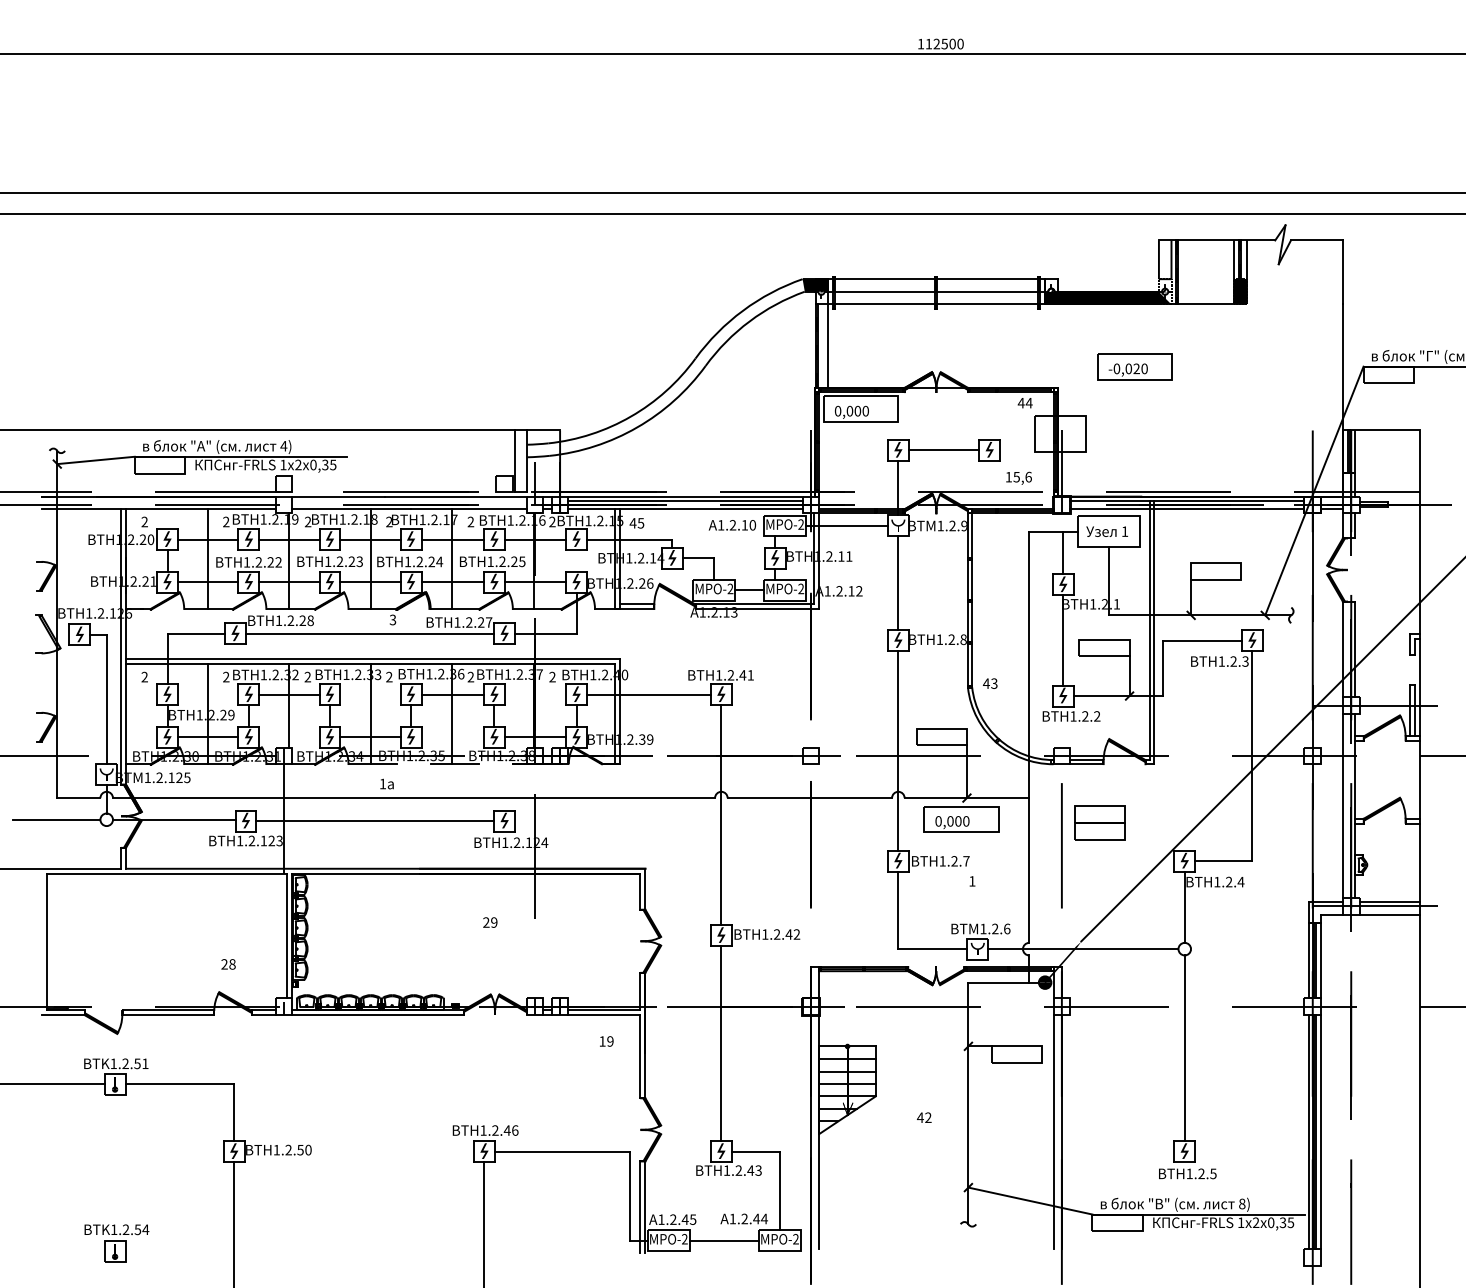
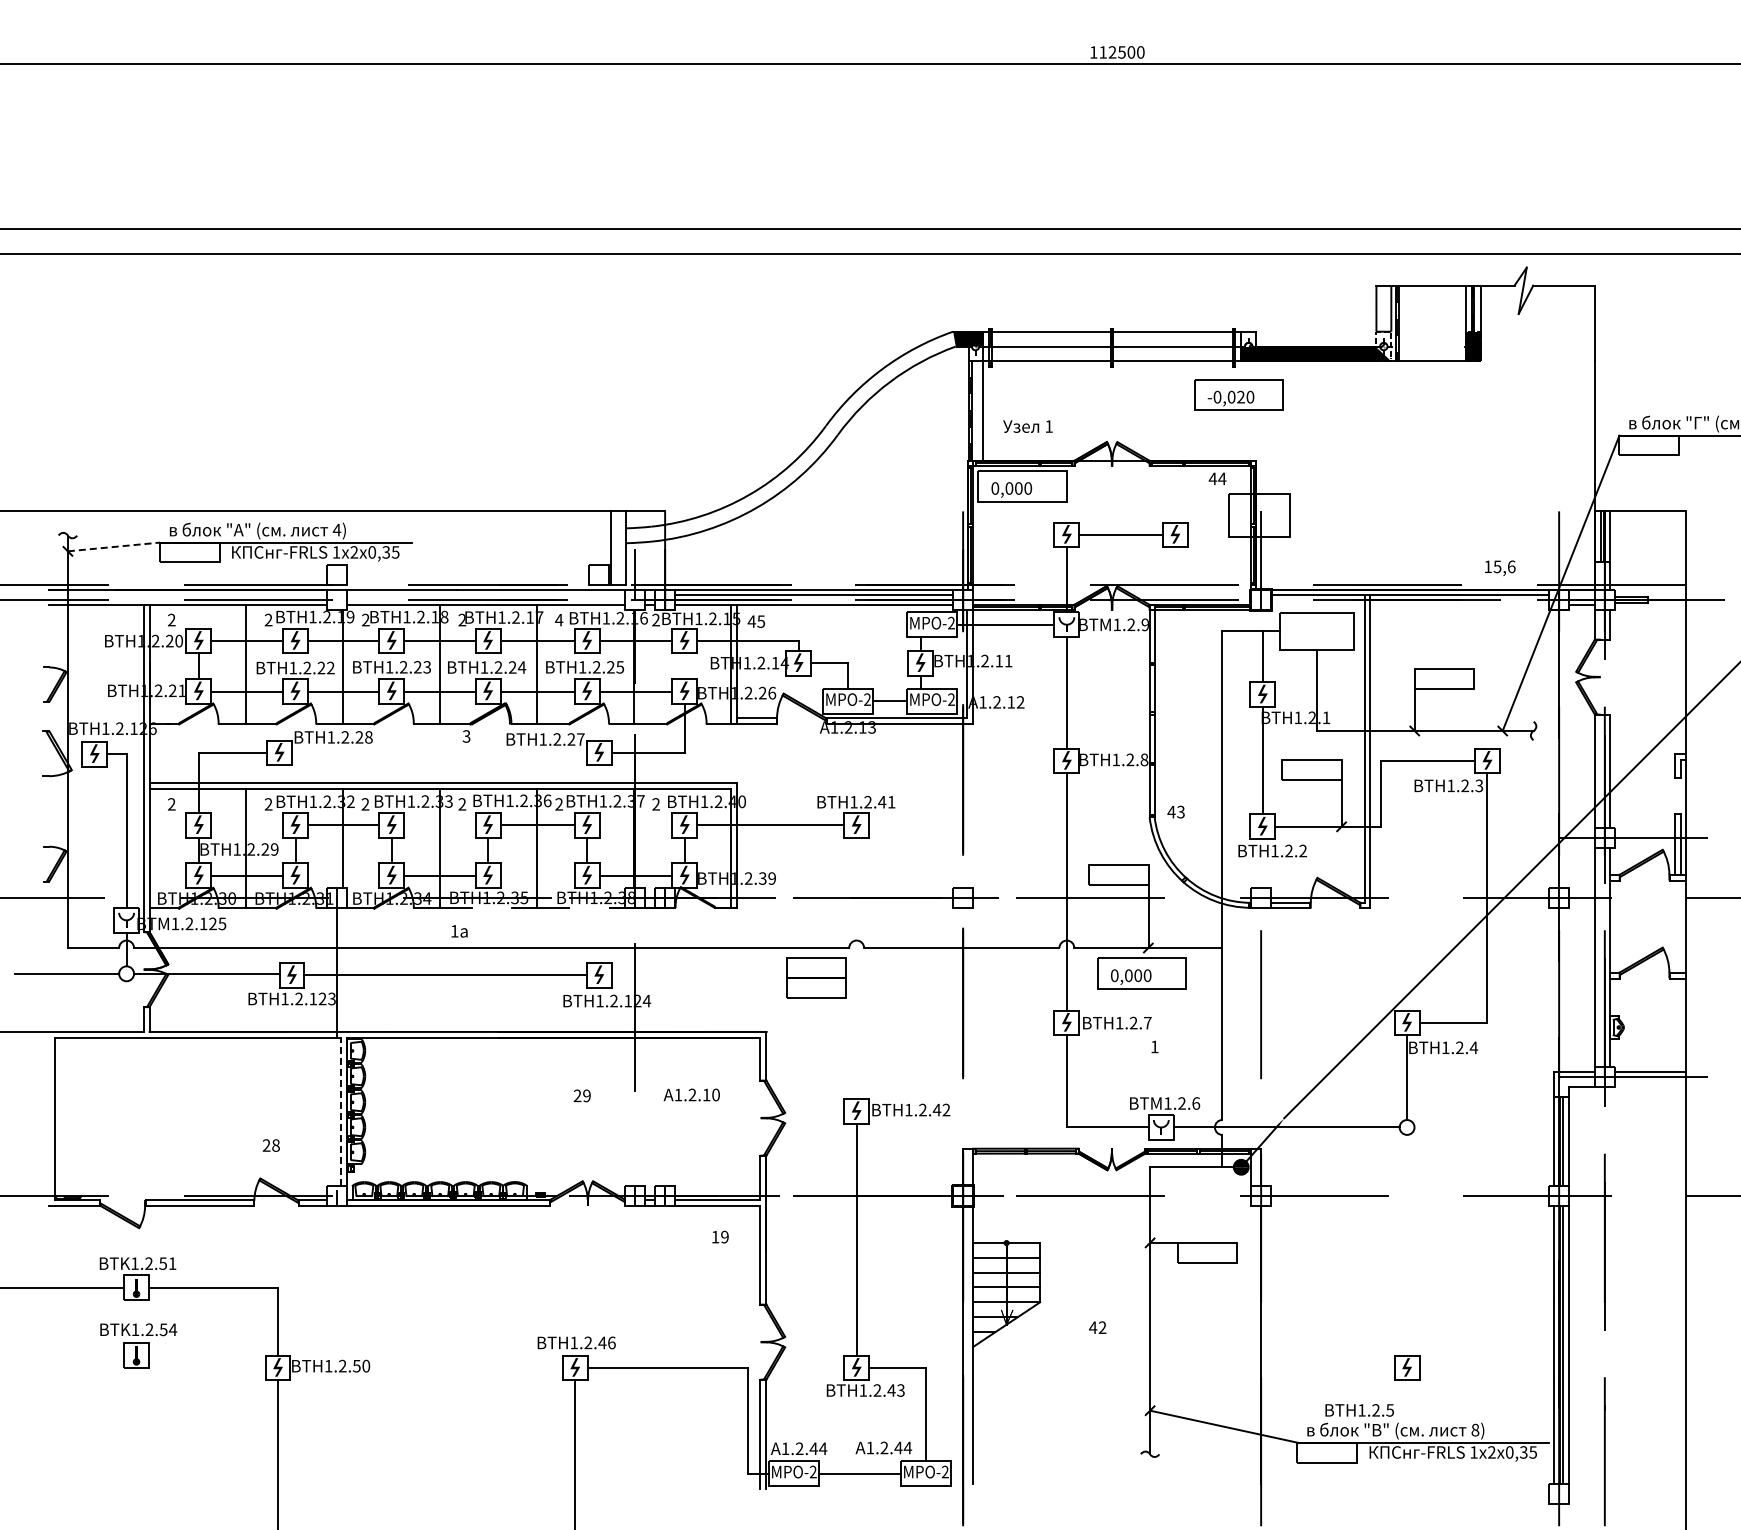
part: (1134, 366) -> (1238, 394), moved
line: (96, 460) -> (114, 546), solid -> dashed
text: (1019, 477) -> (1500, 567), moved
line: (1187, 508) -> (1410, 604), removed
text: (471, 521) -> (559, 619), 2 -> 4
text: (732, 524) -> (691, 1094), moved
text: (1106, 531) -> (1027, 426), moved
line: (370, 633) -> (439, 752), removed
line: (721, 814) -> (856, 967), removed
part: (1100, 822) -> (816, 977), moved
line: (1388, 914) -> (1649, 1086), removed
line: (287, 935) -> (341, 1111), solid -> dashed
line: (1185, 1047) -> (1407, 1244), removed
line: (1053, 1131) -> (1251, 1344), removed
text: (1187, 1173) -> (1359, 1410), moved
text: (693, 1219) -> (823, 1448), A1.2.45 -> A1.2.44
part: (116, 1243) -> (138, 1345), moved

